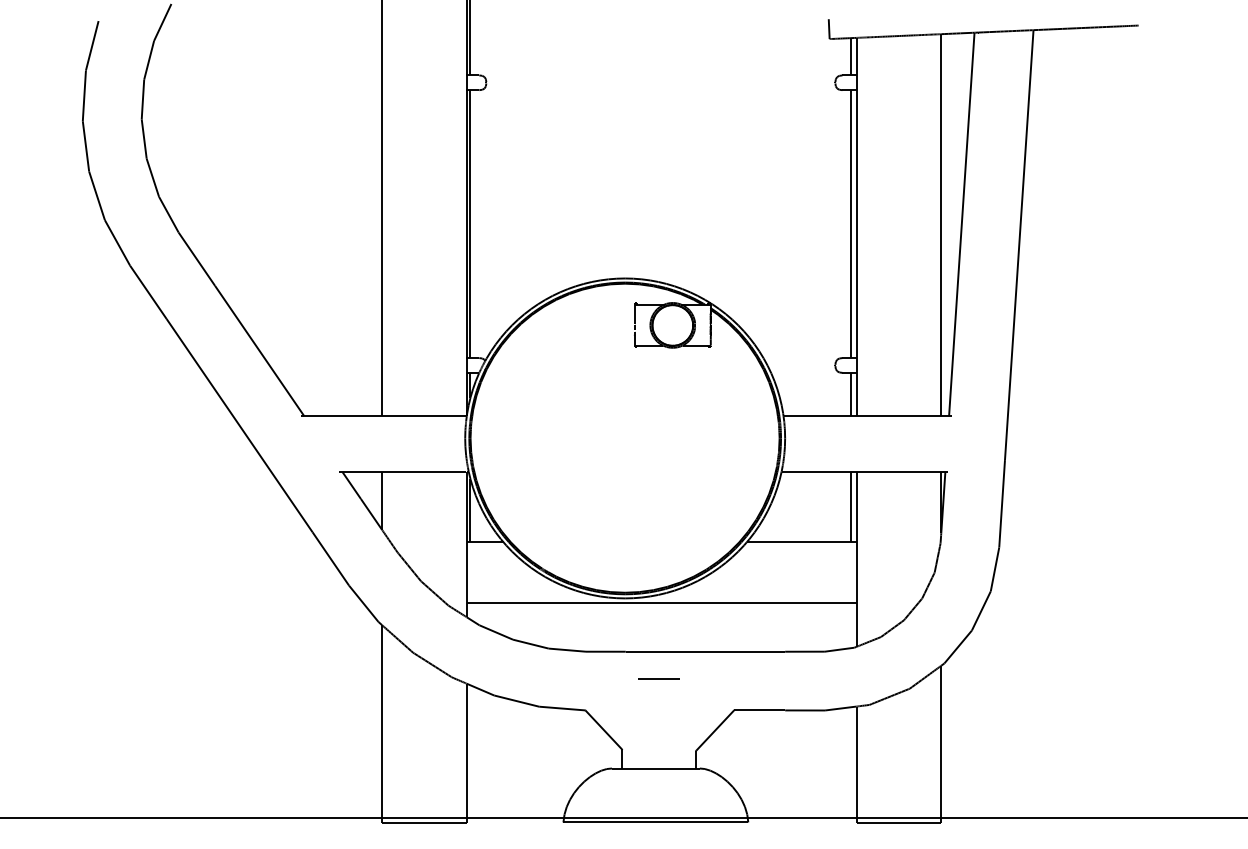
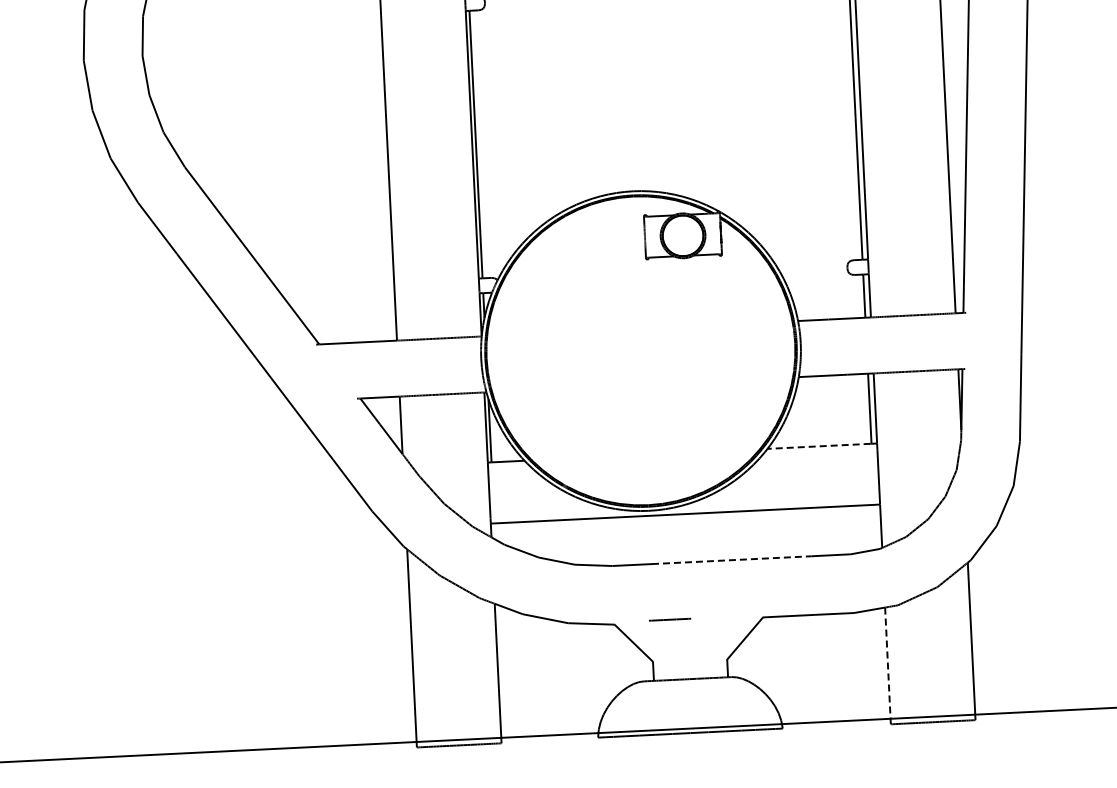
line: (798, 542) -> (819, 446), solid -> dashed
line: (705, 651) -> (731, 559), solid -> dashed
line: (658, 678) -> (669, 619), moved
line: (856, 765) -> (888, 666), solid -> dashed

